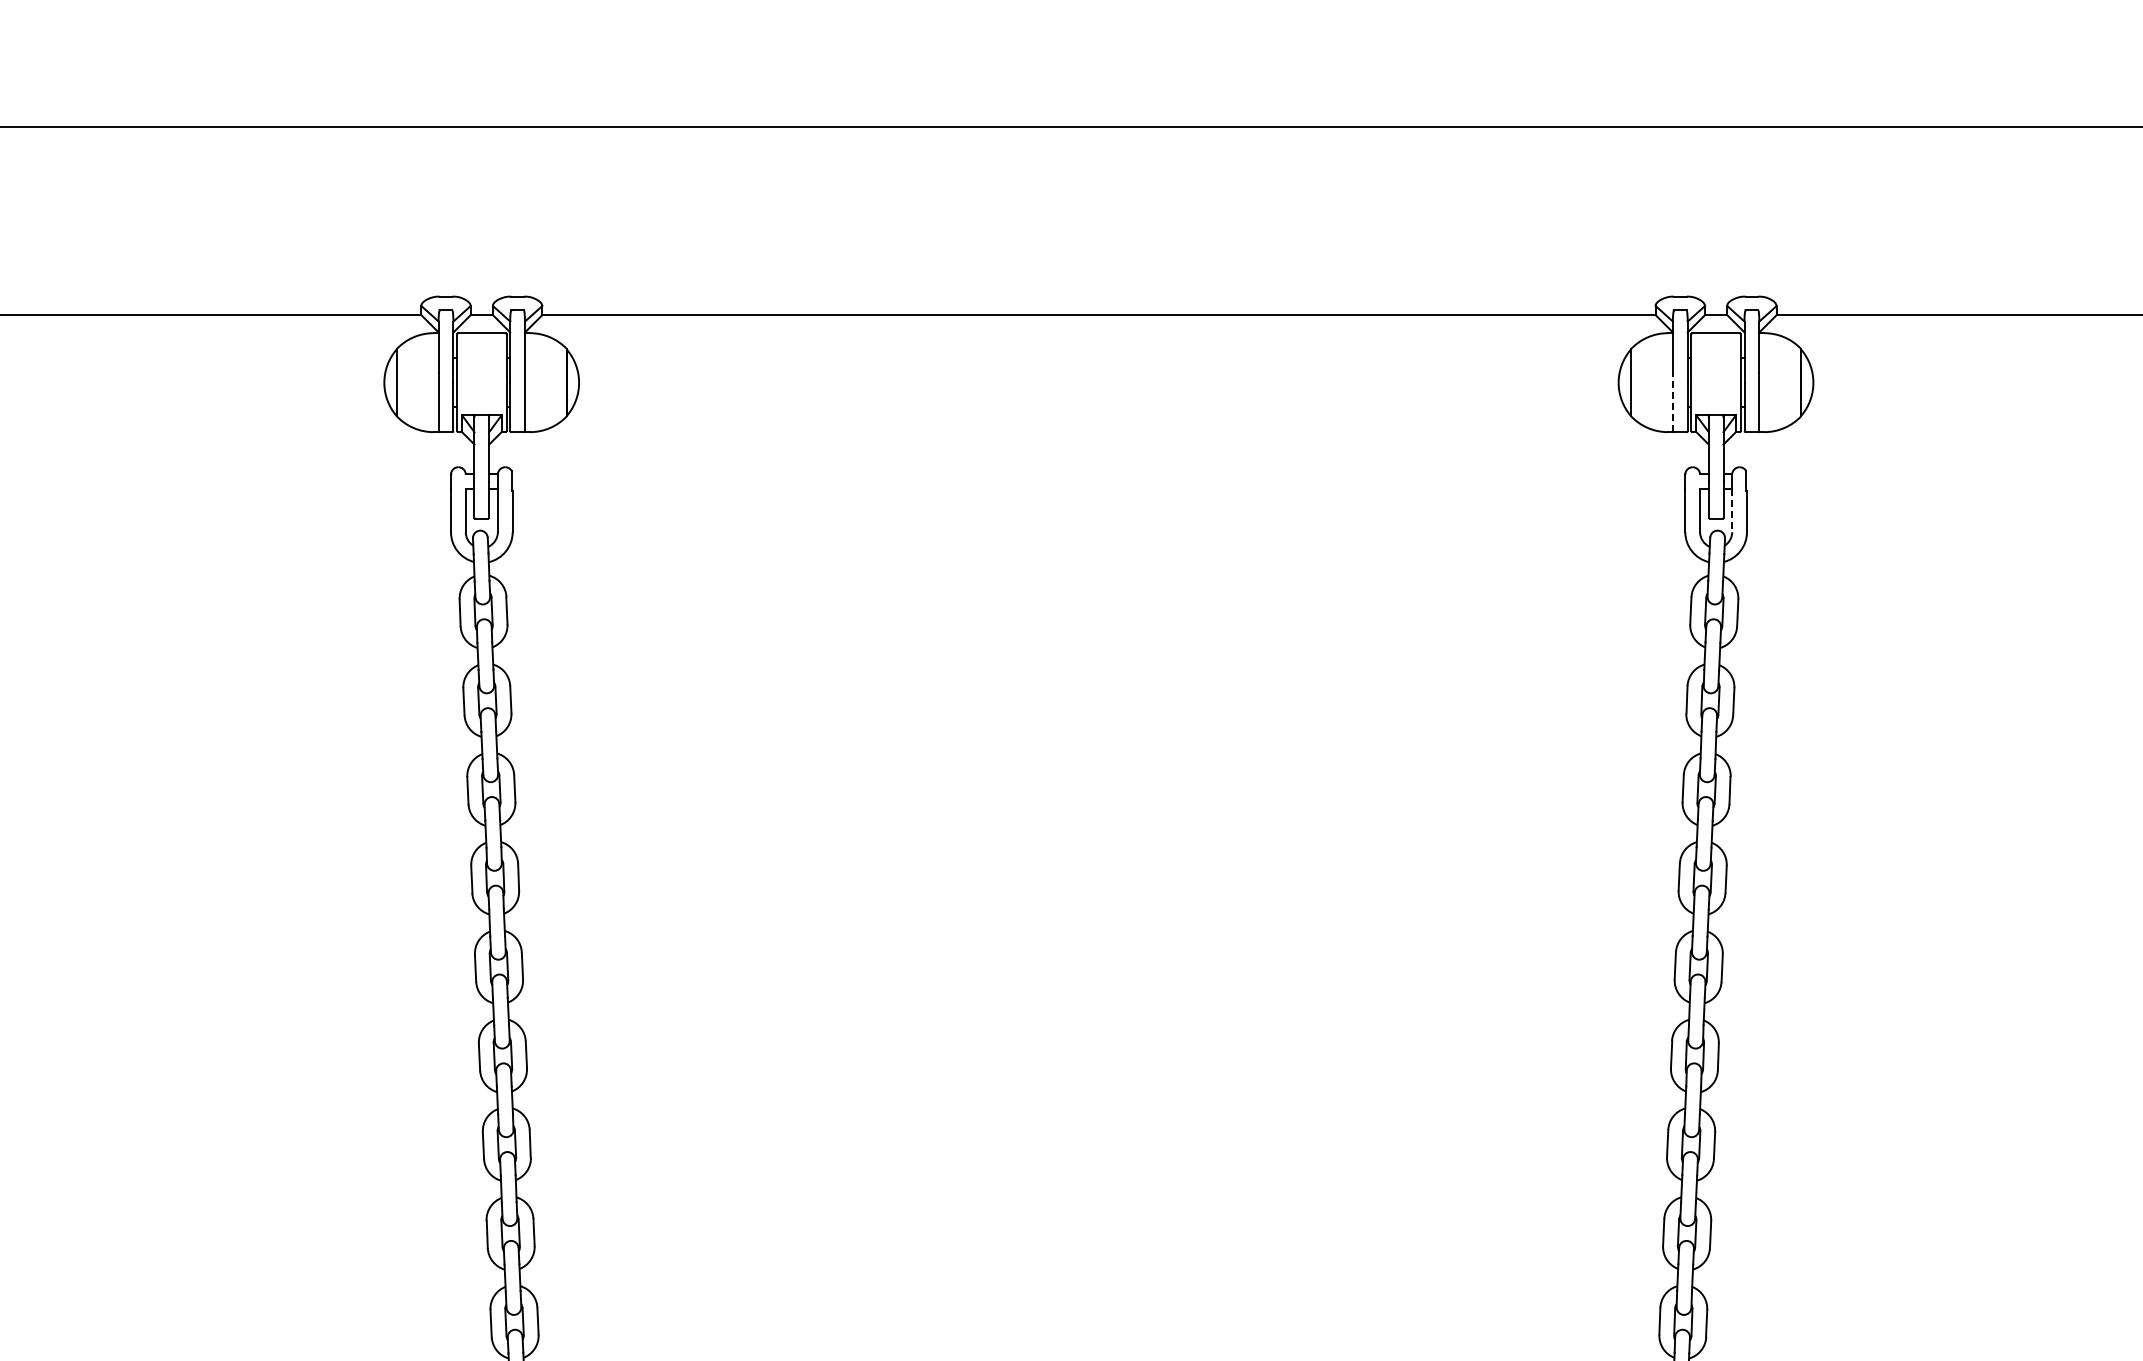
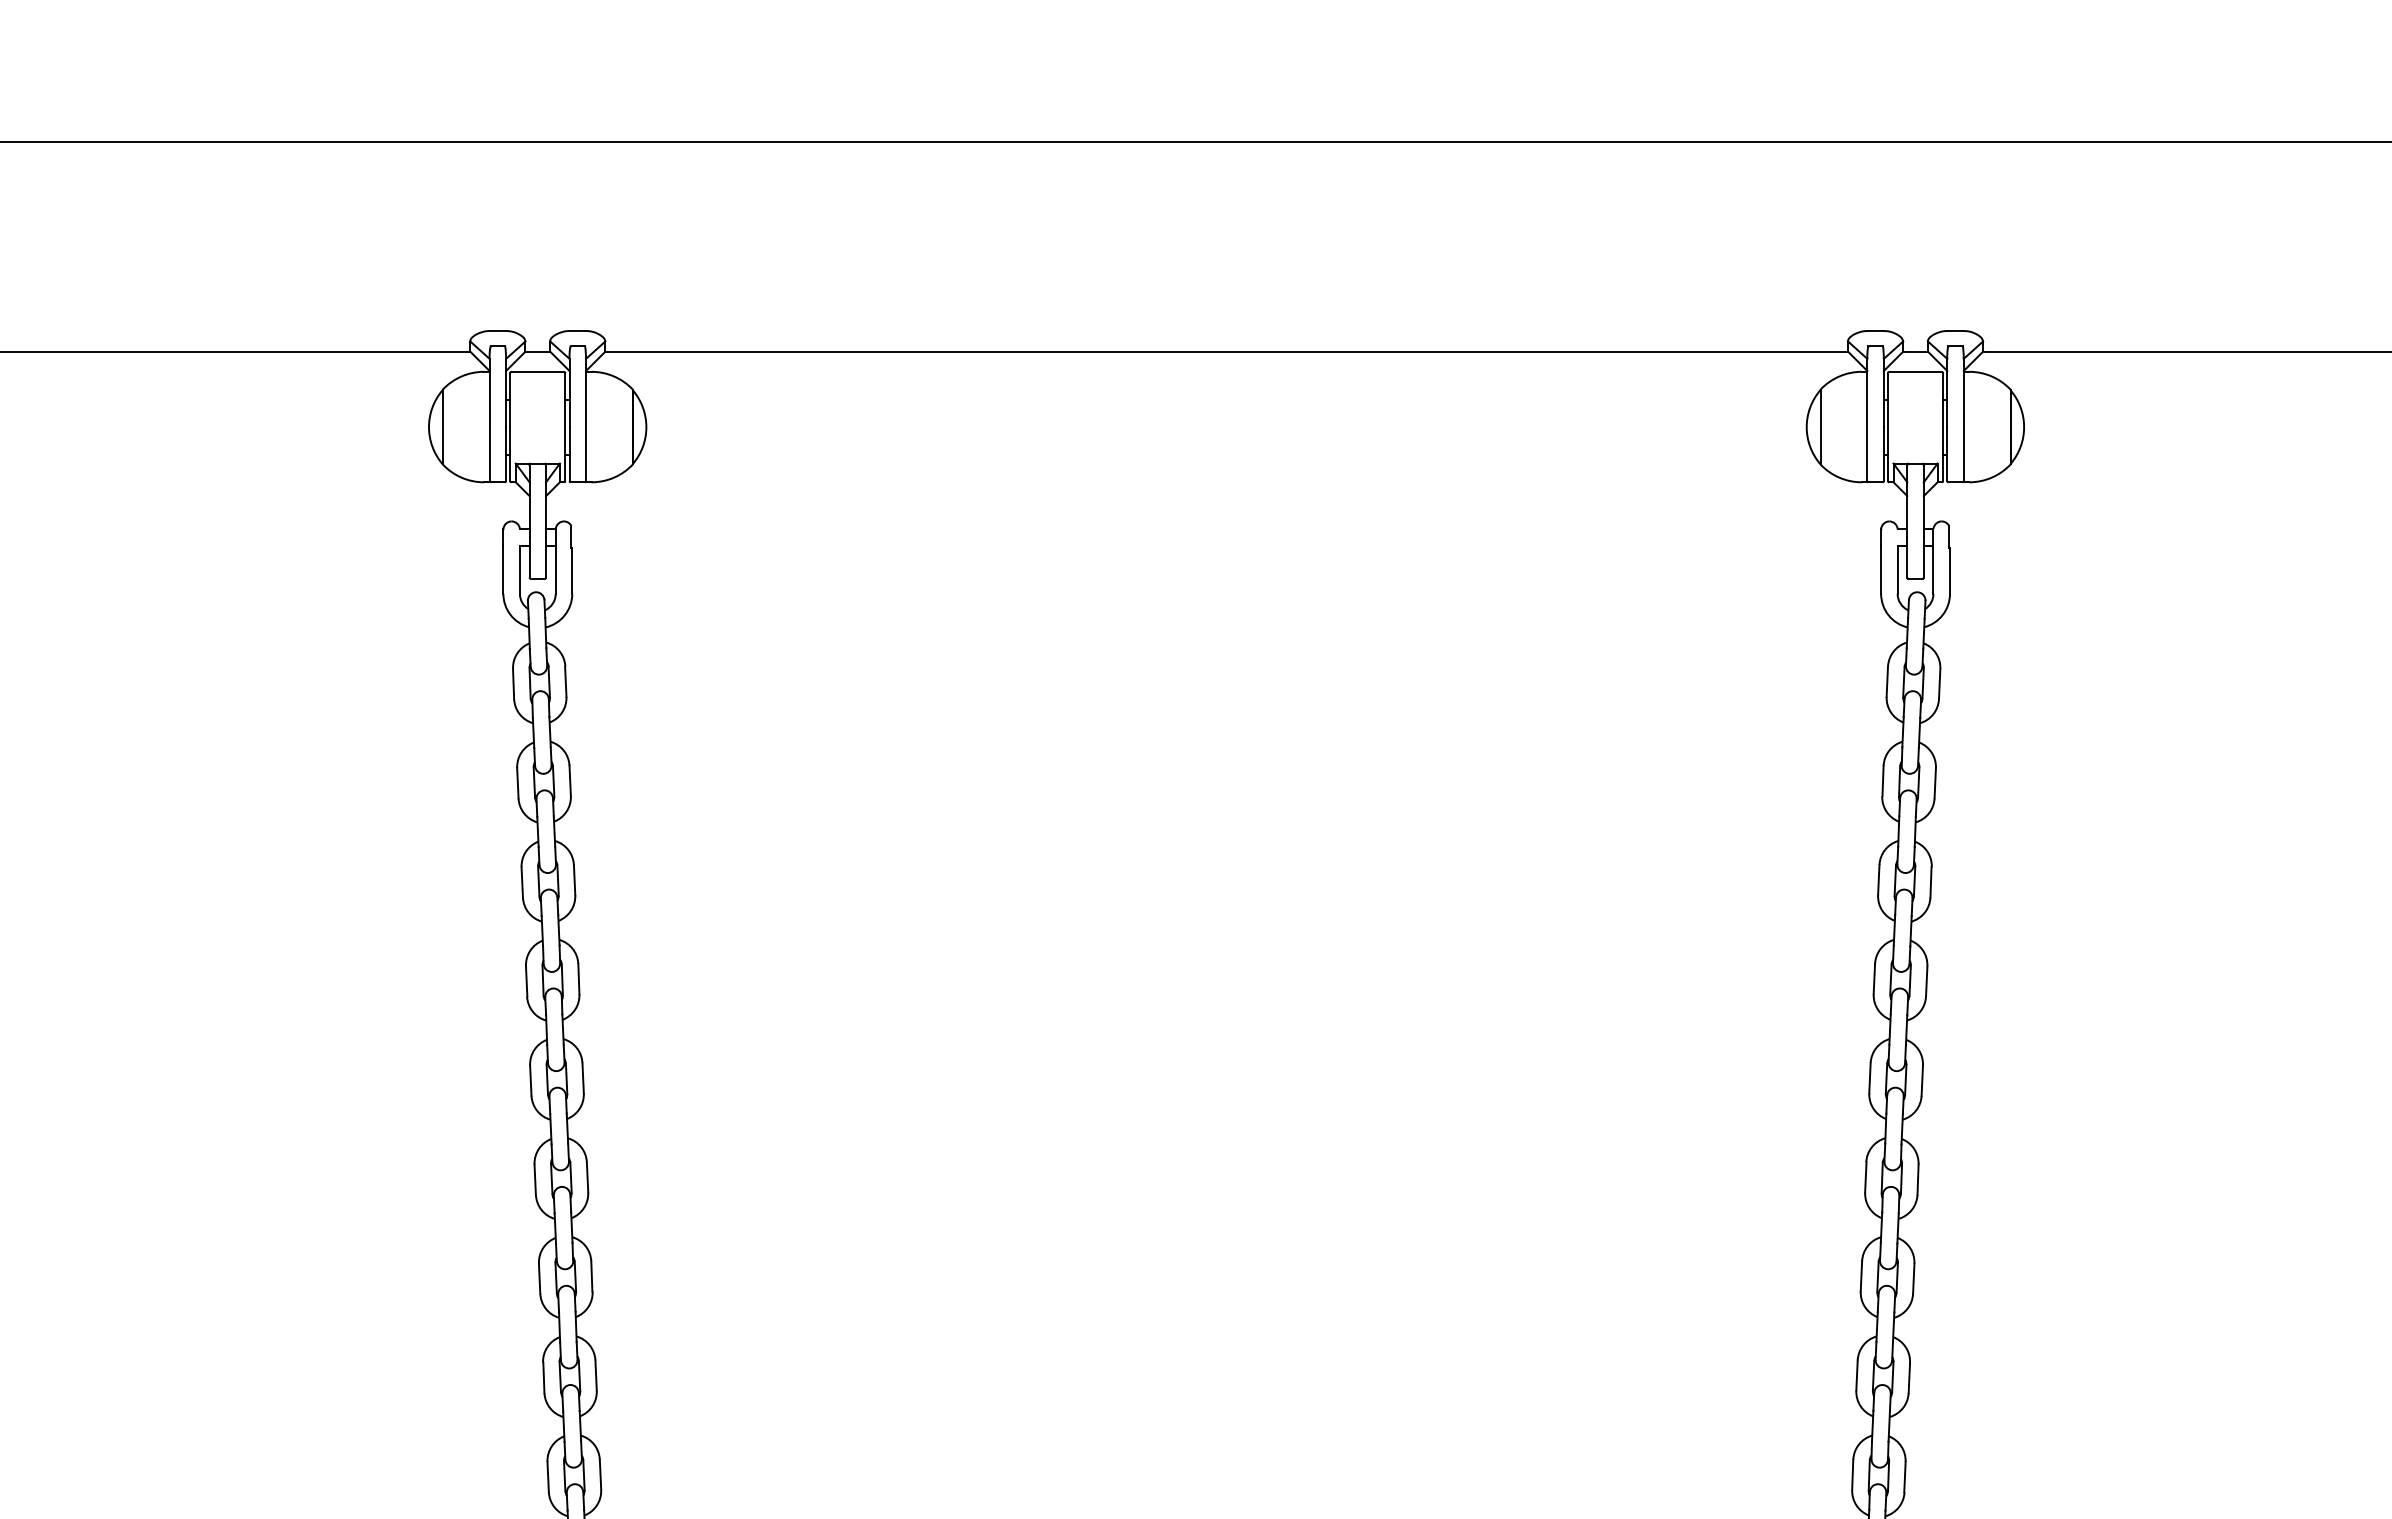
line: (1672, 402) -> (1866, 449), dashed -> solid
line: (1732, 511) -> (1933, 570), dashed -> solid

